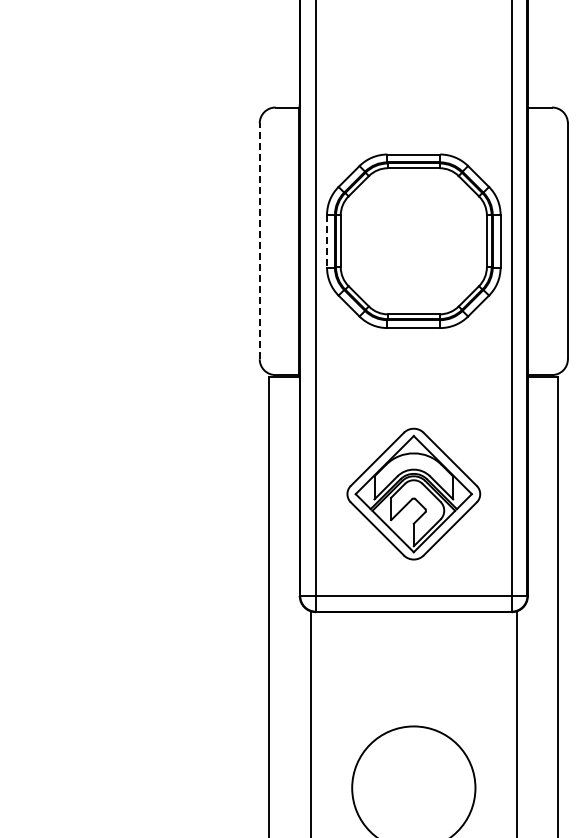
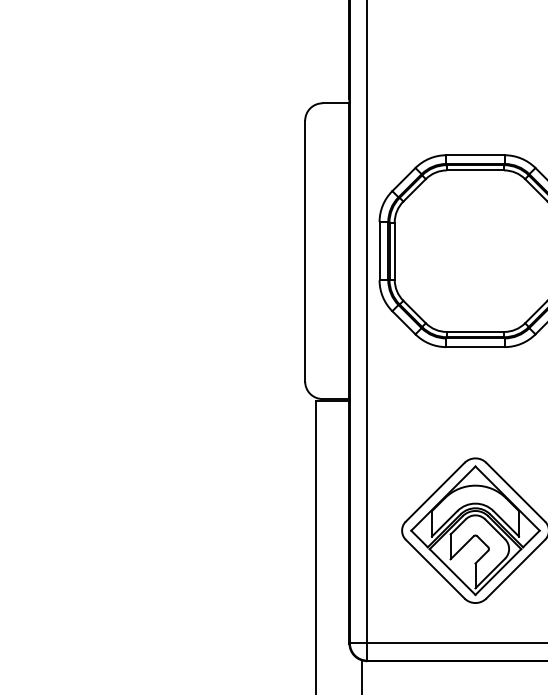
line: (259, 241) -> (304, 251), dashed -> solid
line: (327, 241) -> (380, 251), dashed -> solid

